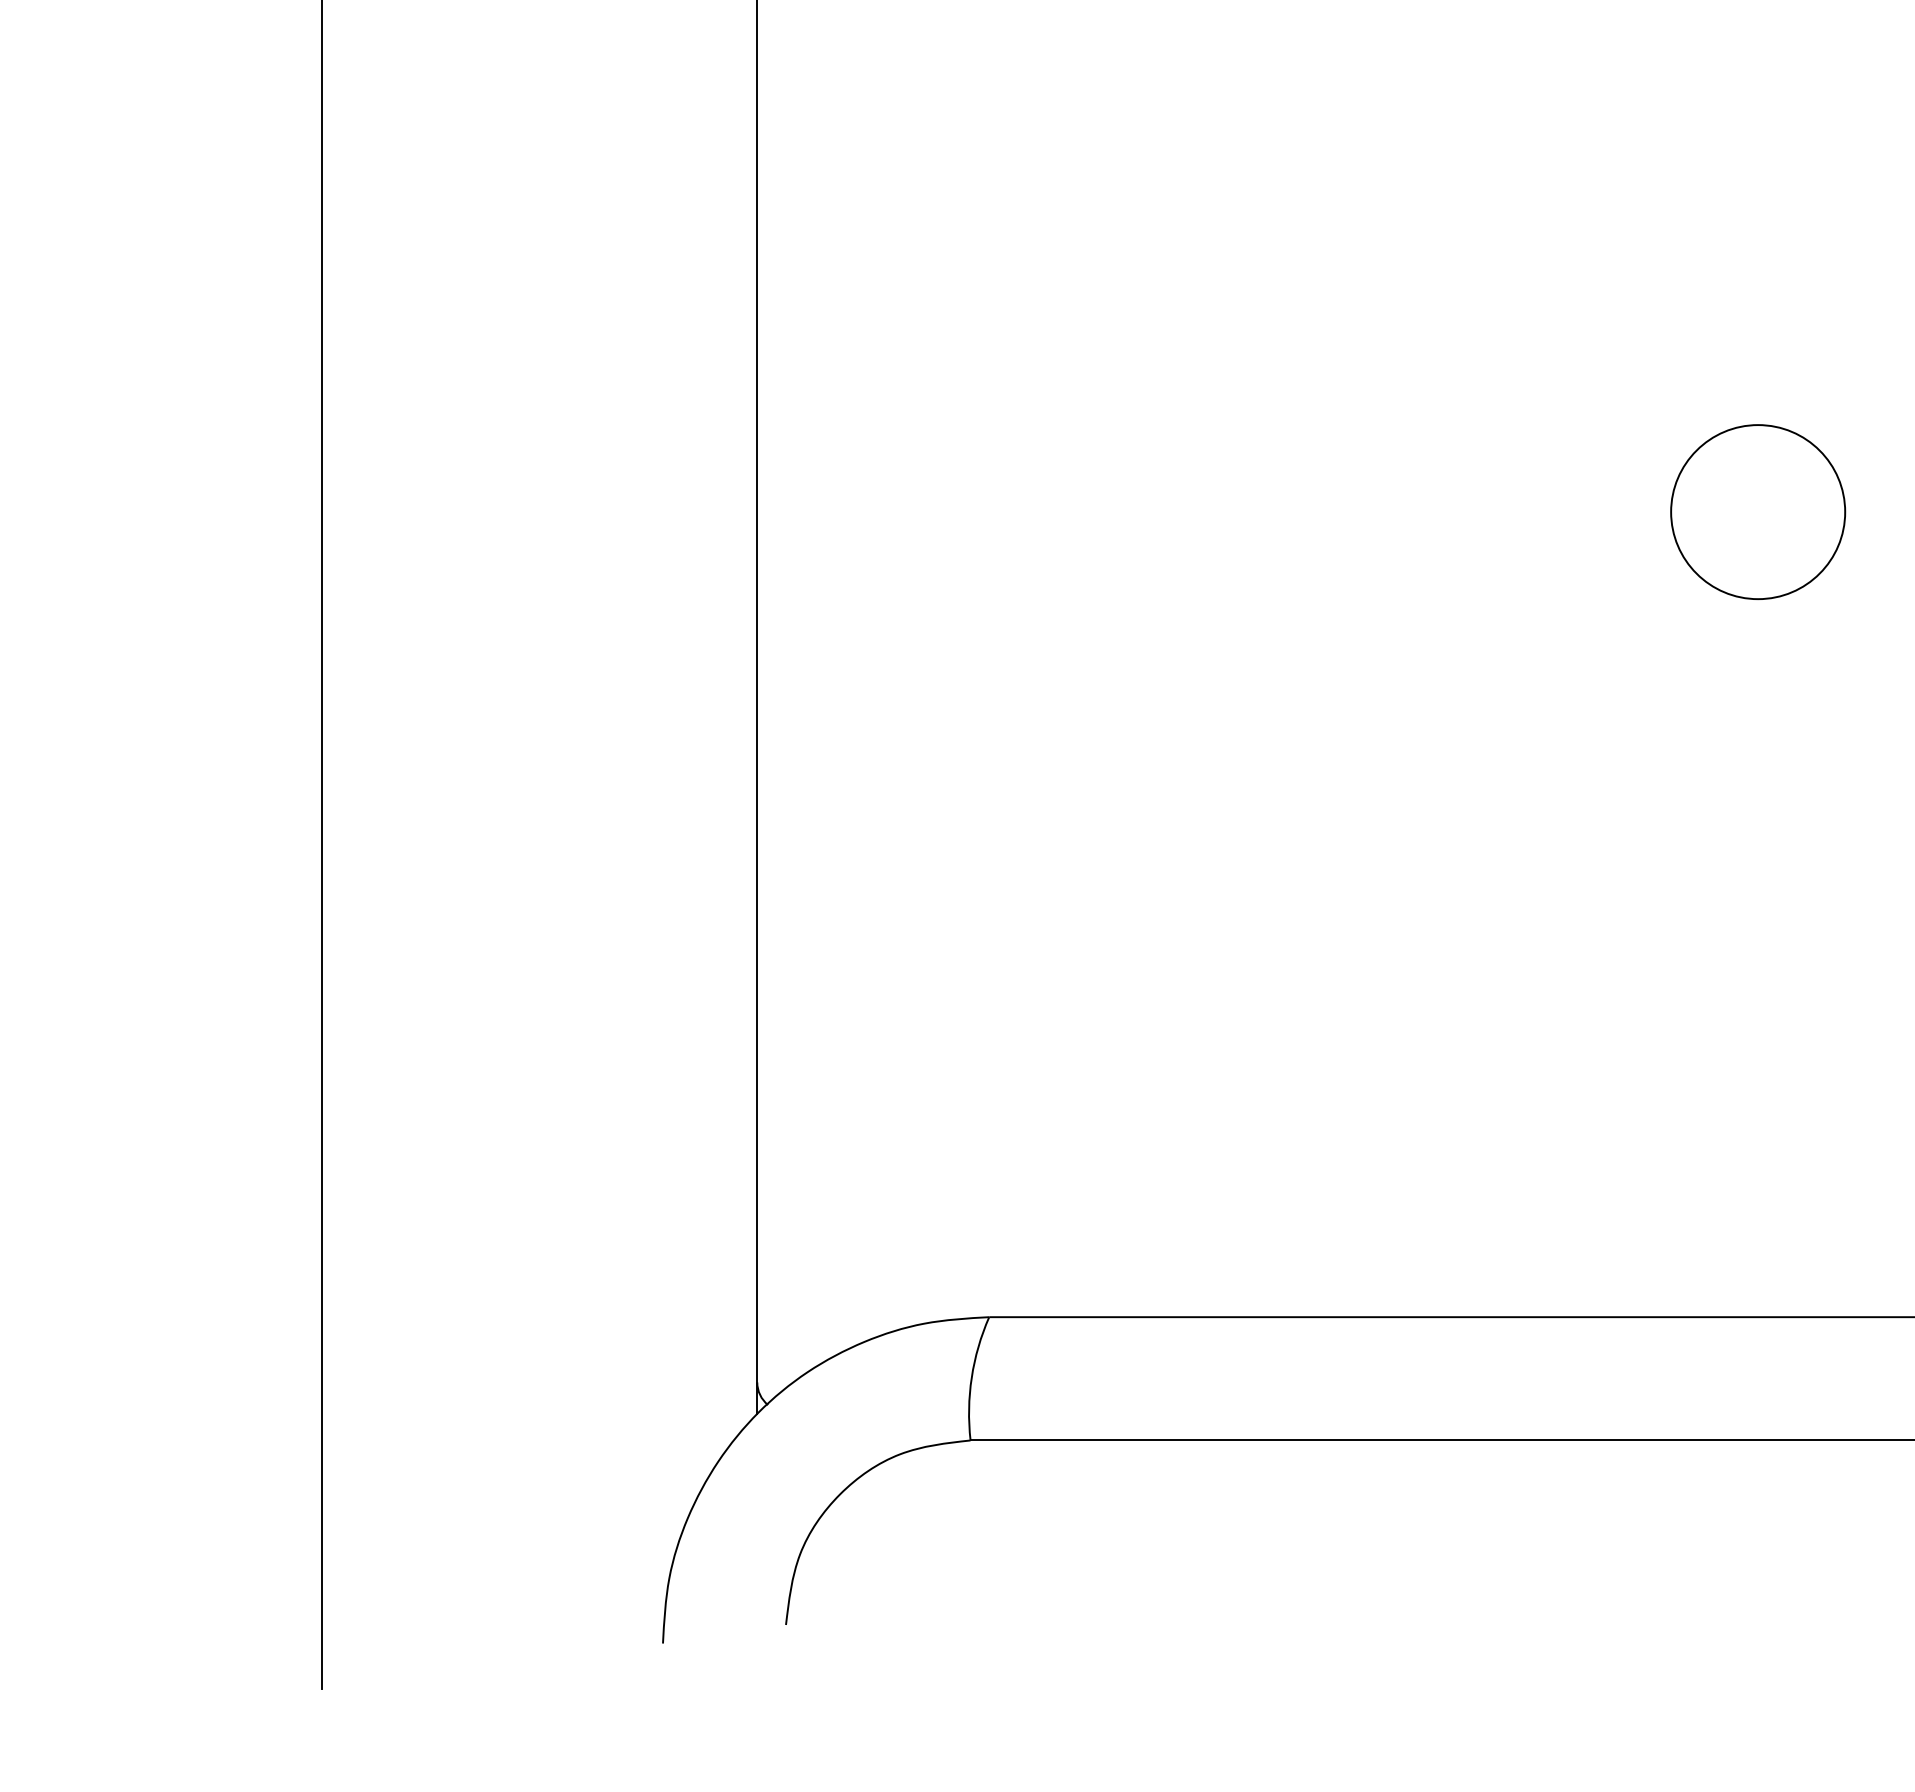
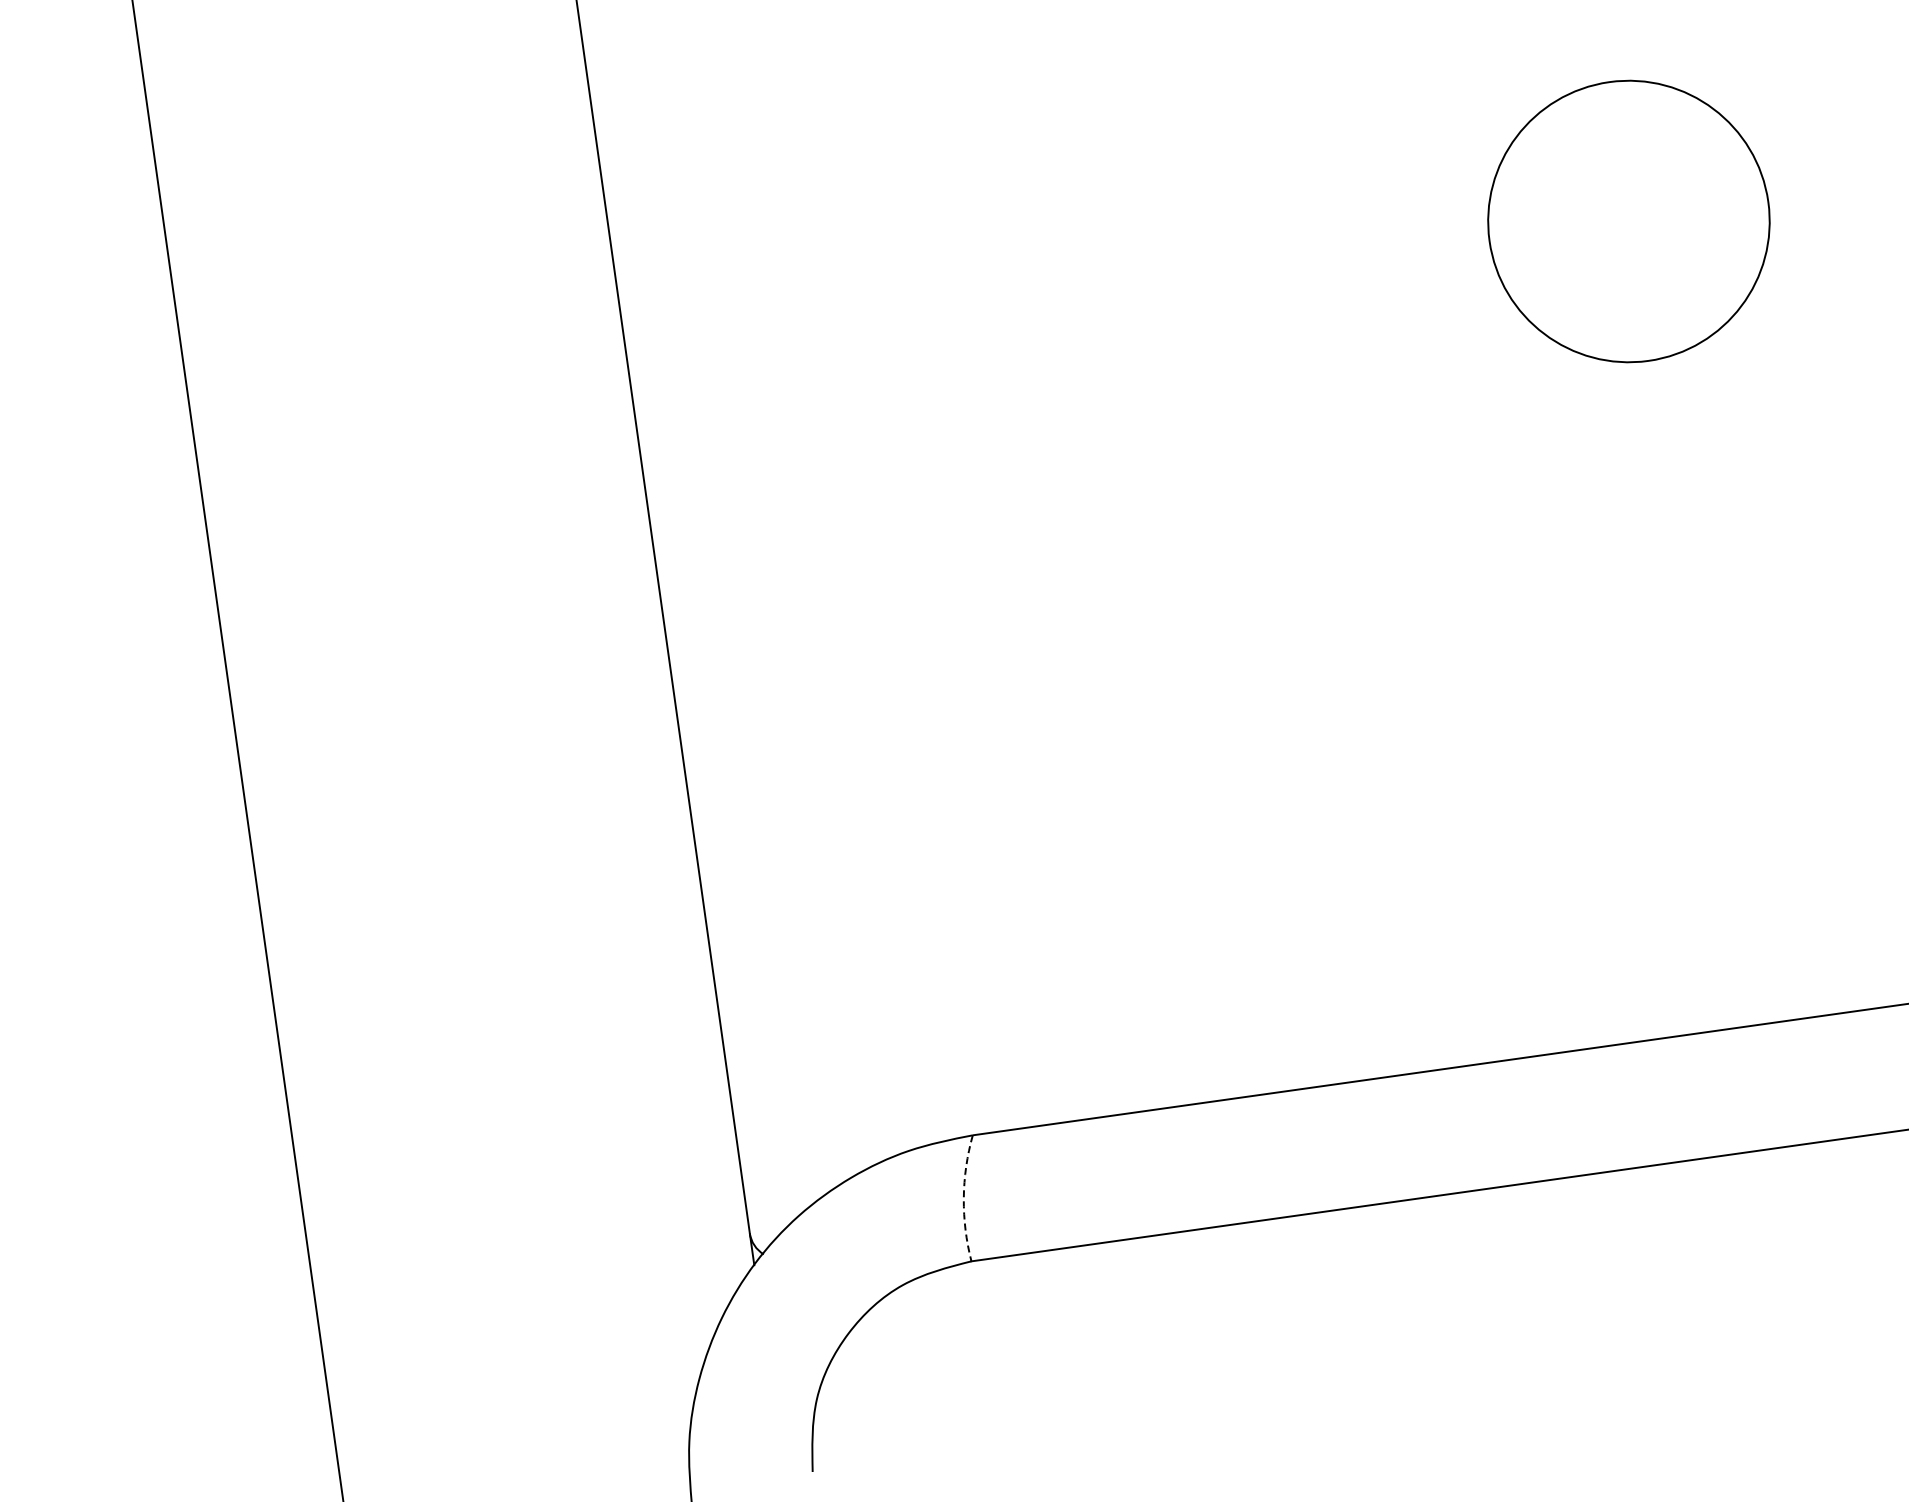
circle: (1758, 511) -> (1629, 220), size x1.6
arc: (971, 1377) -> (963, 1198), solid -> dashed

